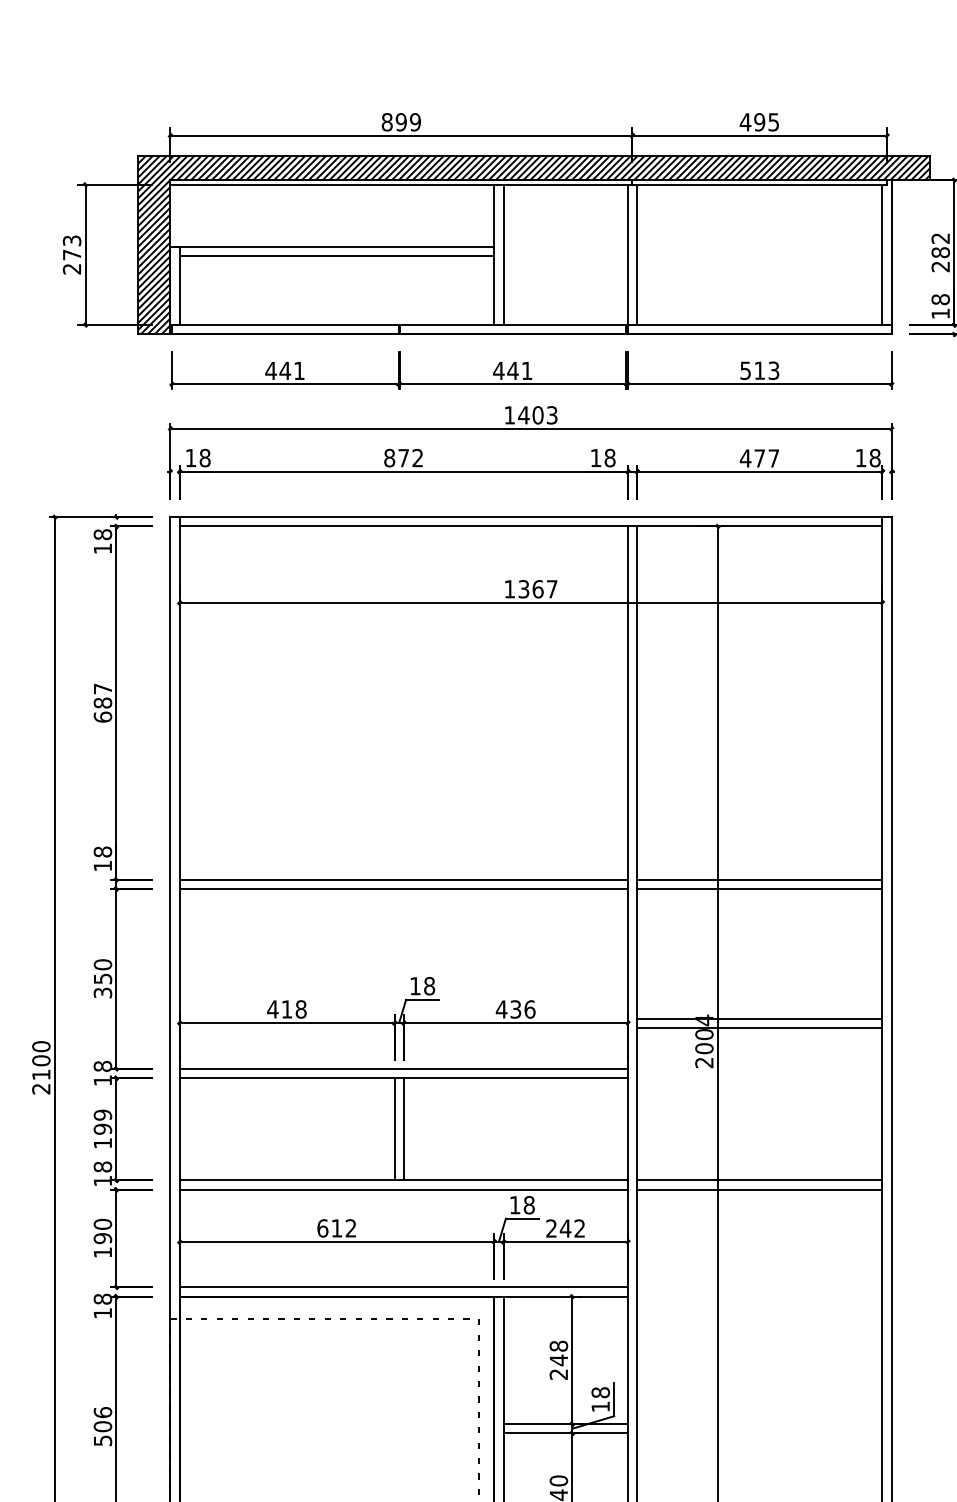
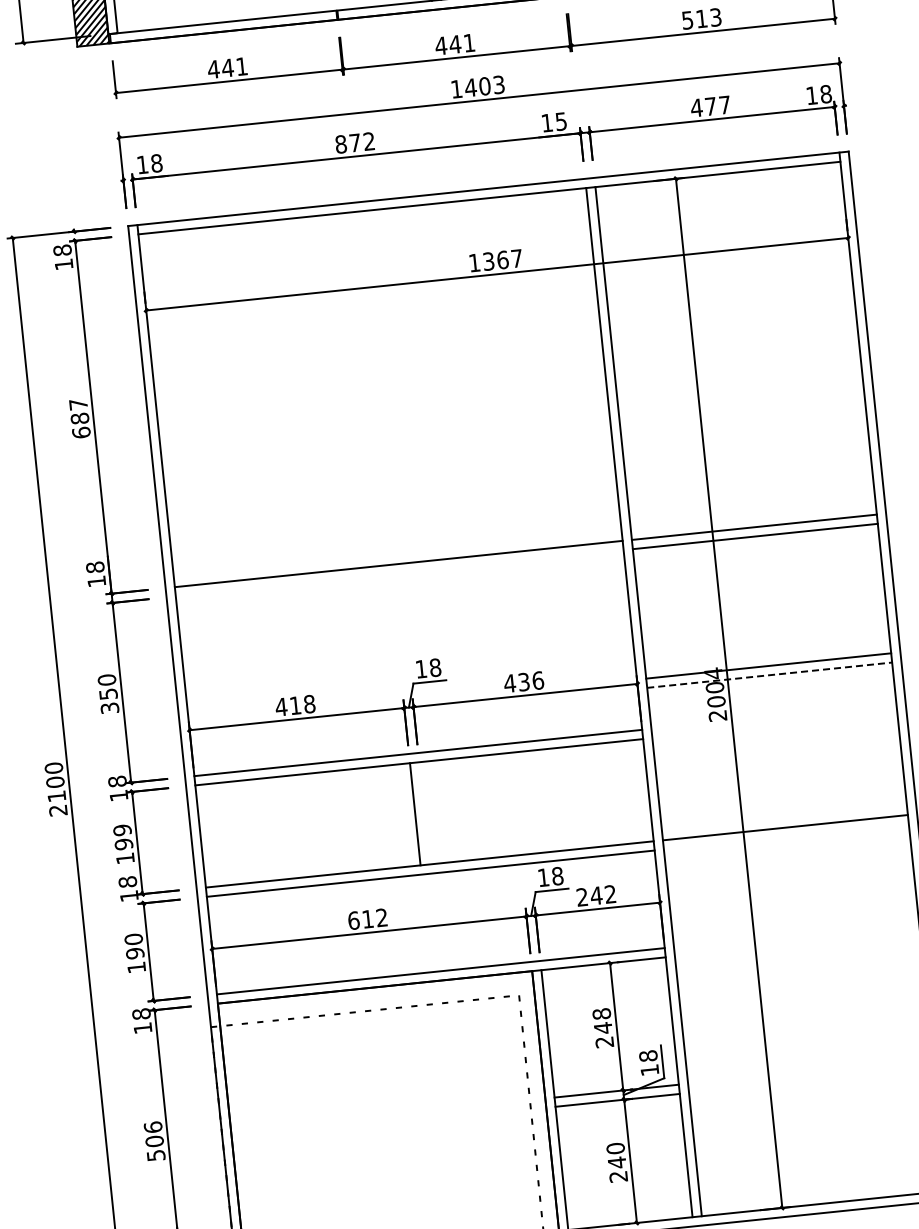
text: (609, 457) -> (560, 121), 18 -> 15
line: (403, 888) -> (399, 572), removed
line: (759, 1027) -> (769, 674), solid -> dashed
line: (403, 1129) -> (424, 813), removed
line: (759, 1189) -> (786, 836), removed

